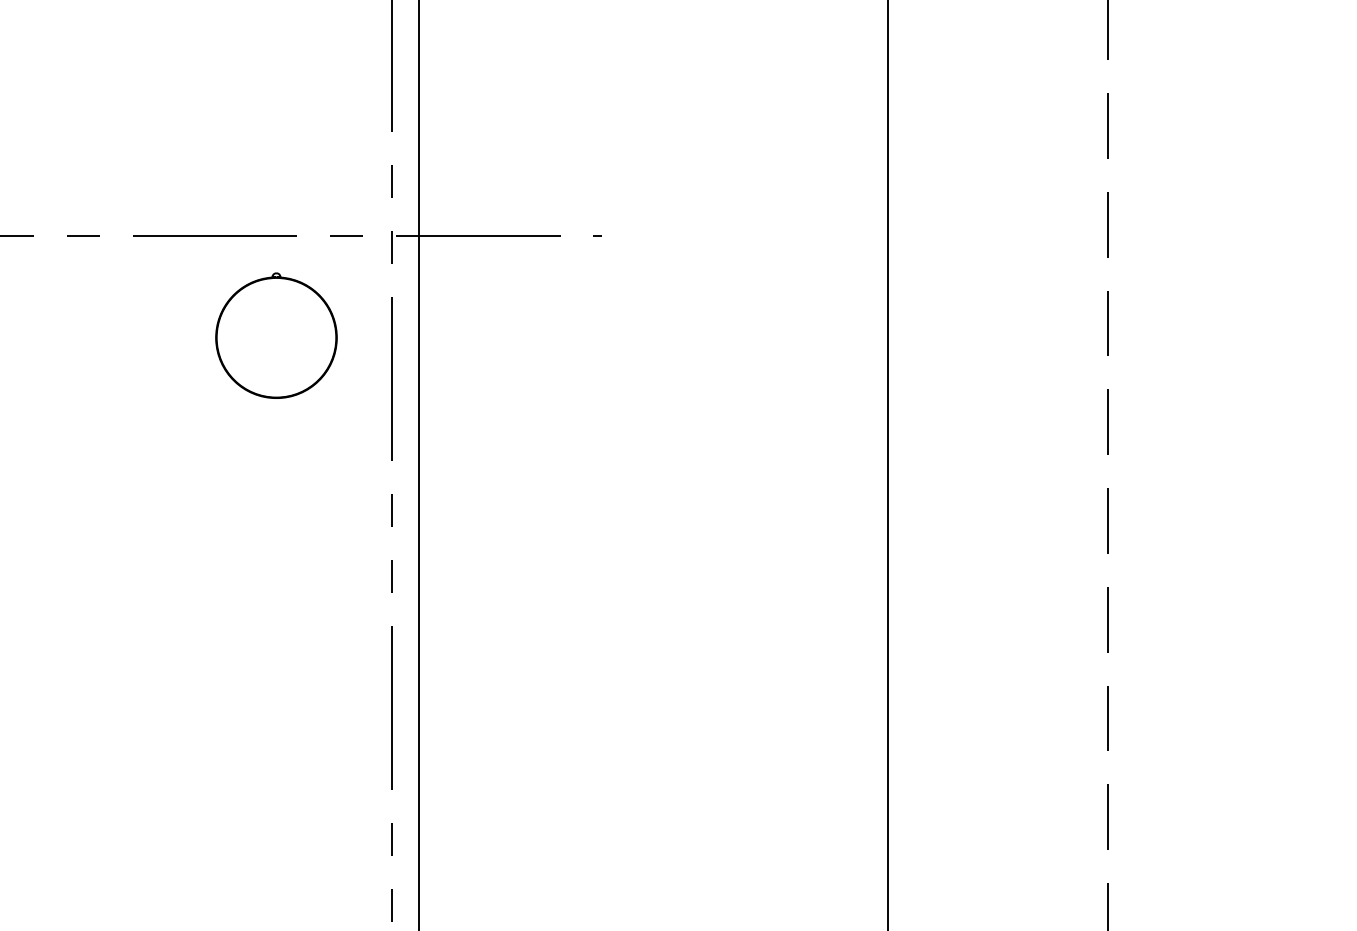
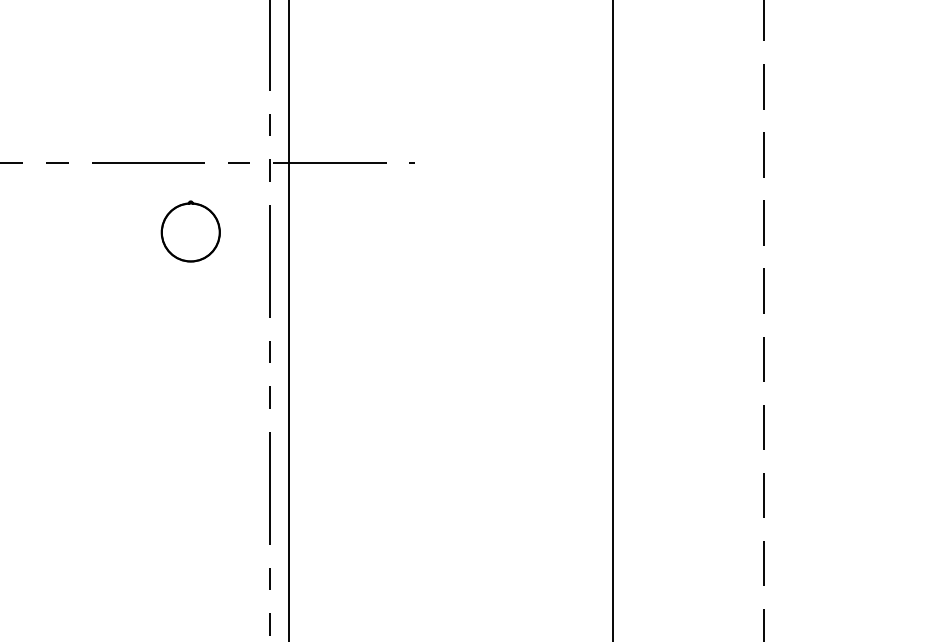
part: (276, 335) -> (190, 231), size x0.7

